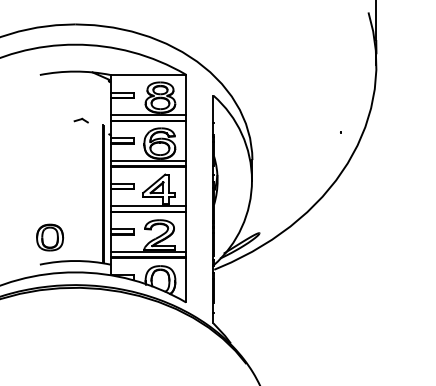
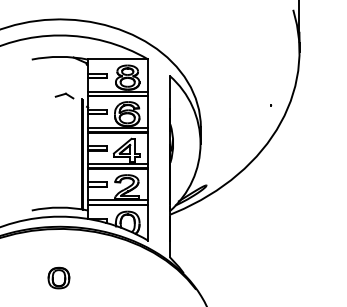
part: (81, 120) -> (64, 95), size x1.67
part: (49, 237) -> (58, 278), moved

